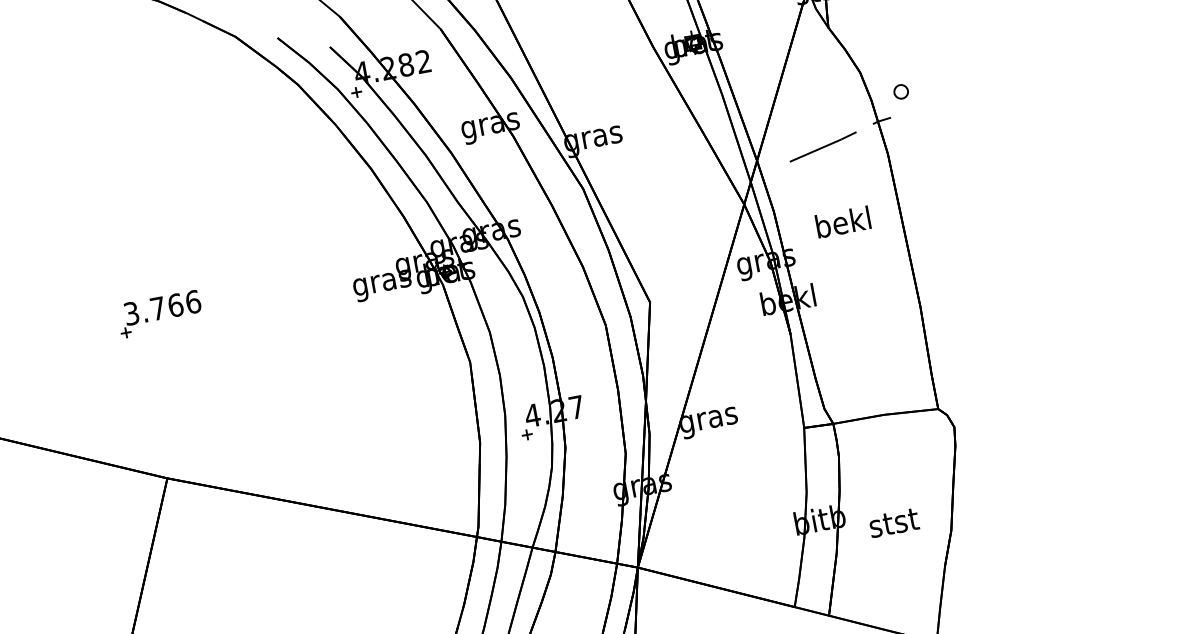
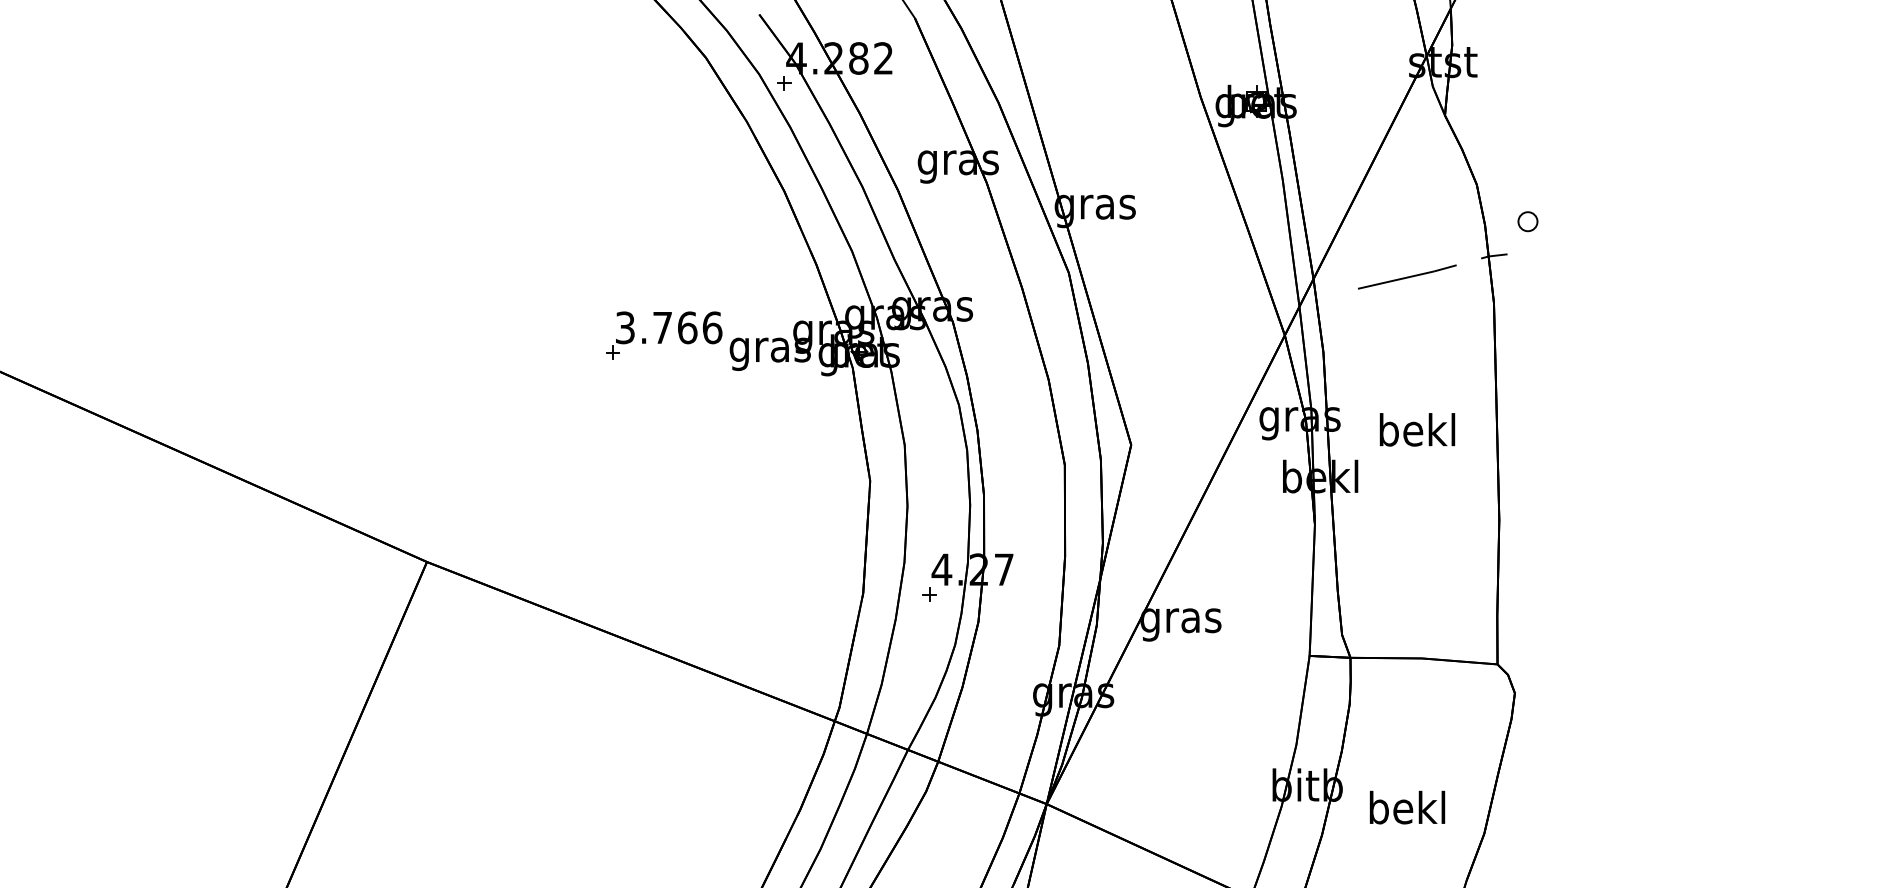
text: (843, 221) -> (1417, 429), moved
part: (160, 313) -> (664, 335), moved
text: (893, 522) -> (1407, 807), stst -> bekl

